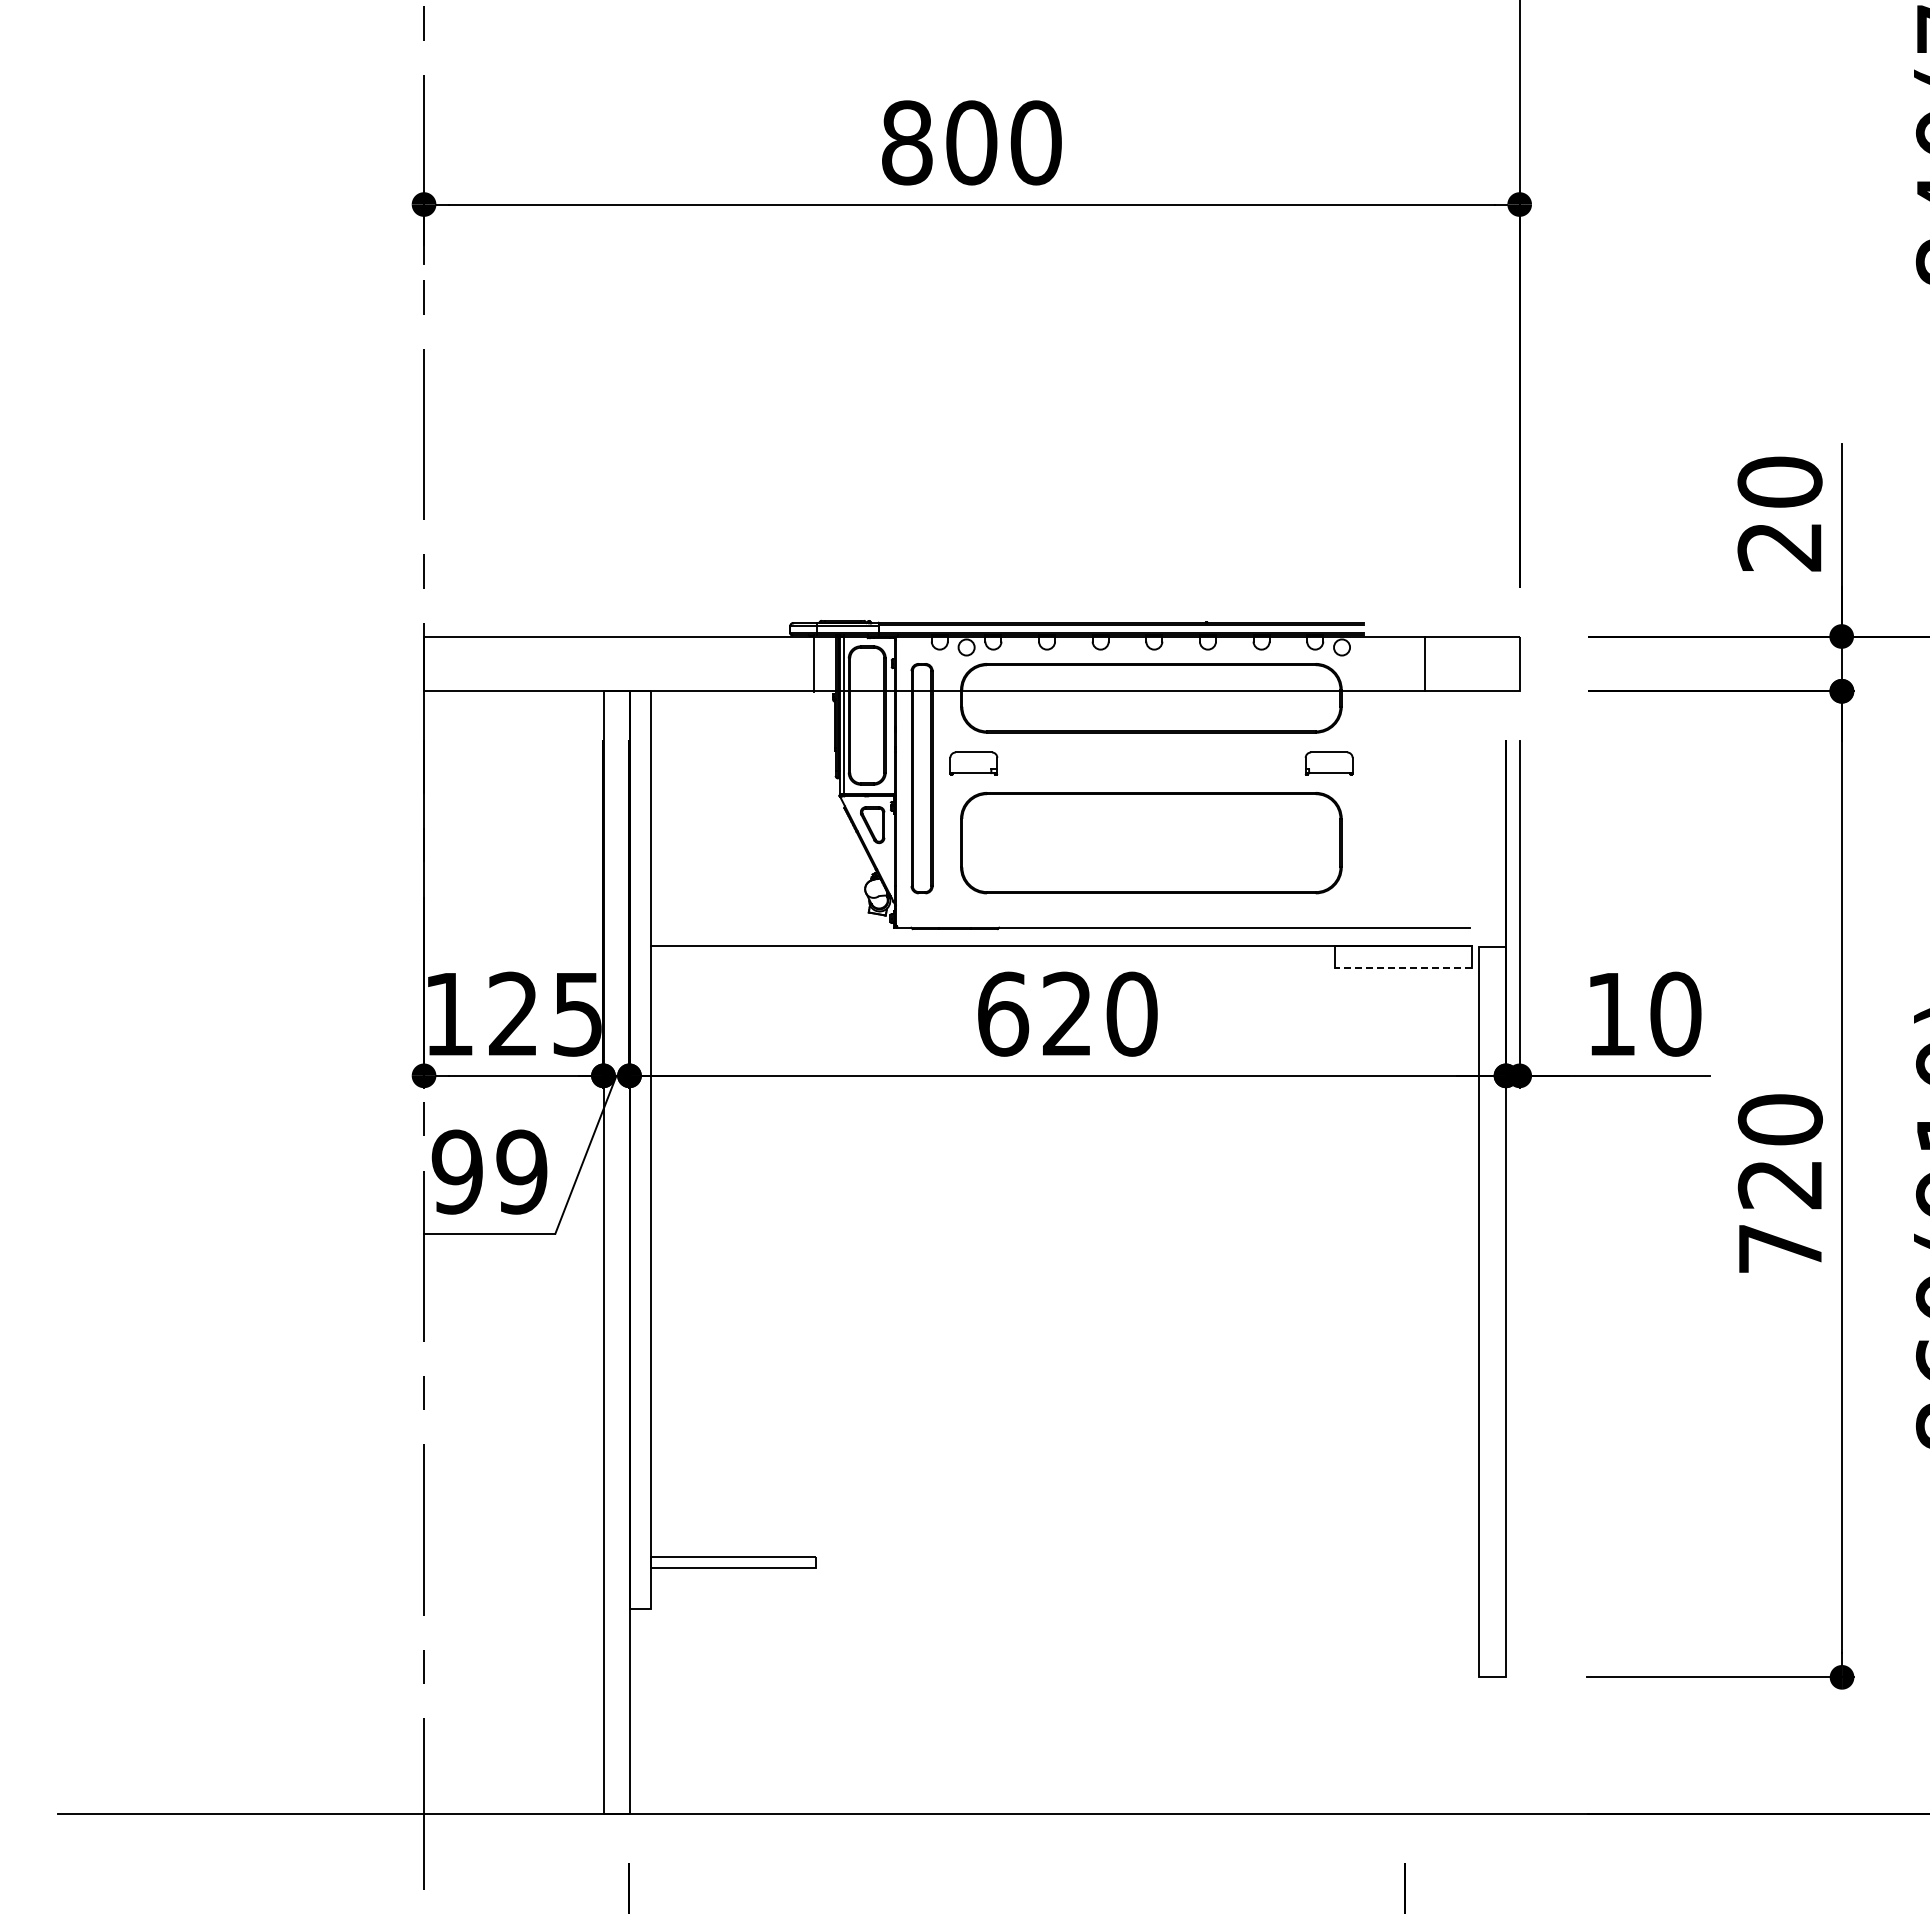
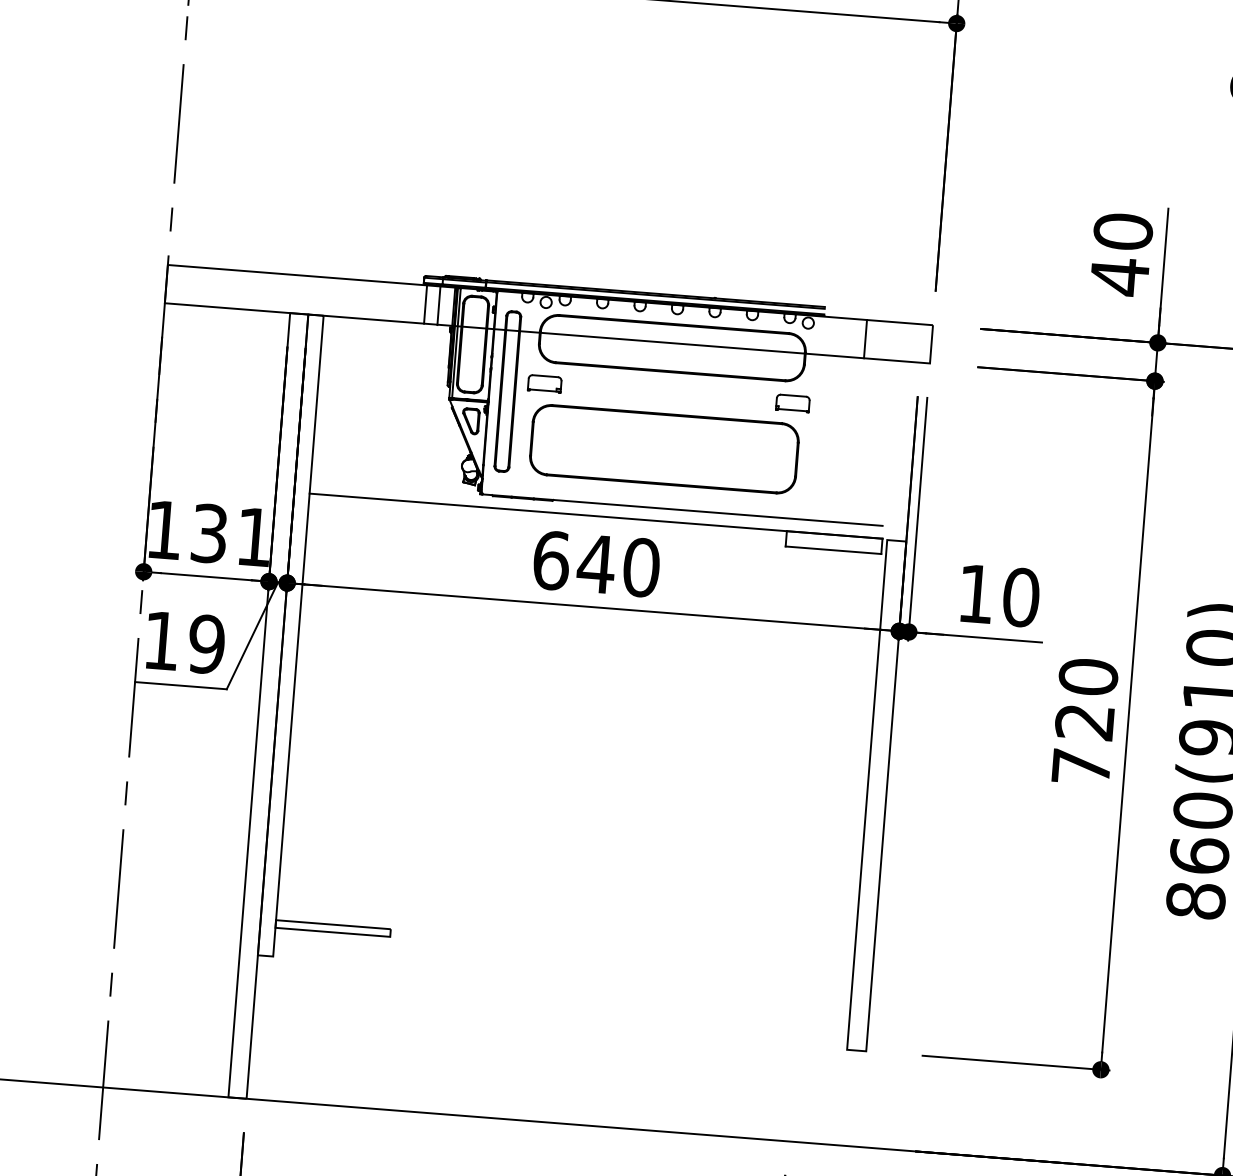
text: (1779, 546) -> (1119, 276), 20 -> 40
line: (795, 663) -> (425, 304), added
line: (1402, 967) -> (832, 549), dashed -> solid
text: (545, 1013) -> (231, 534), 125 -> 131
text: (1067, 1013) -> (596, 563), 620 -> 640
text: (456, 1171) -> (161, 640), 99 -> 19

